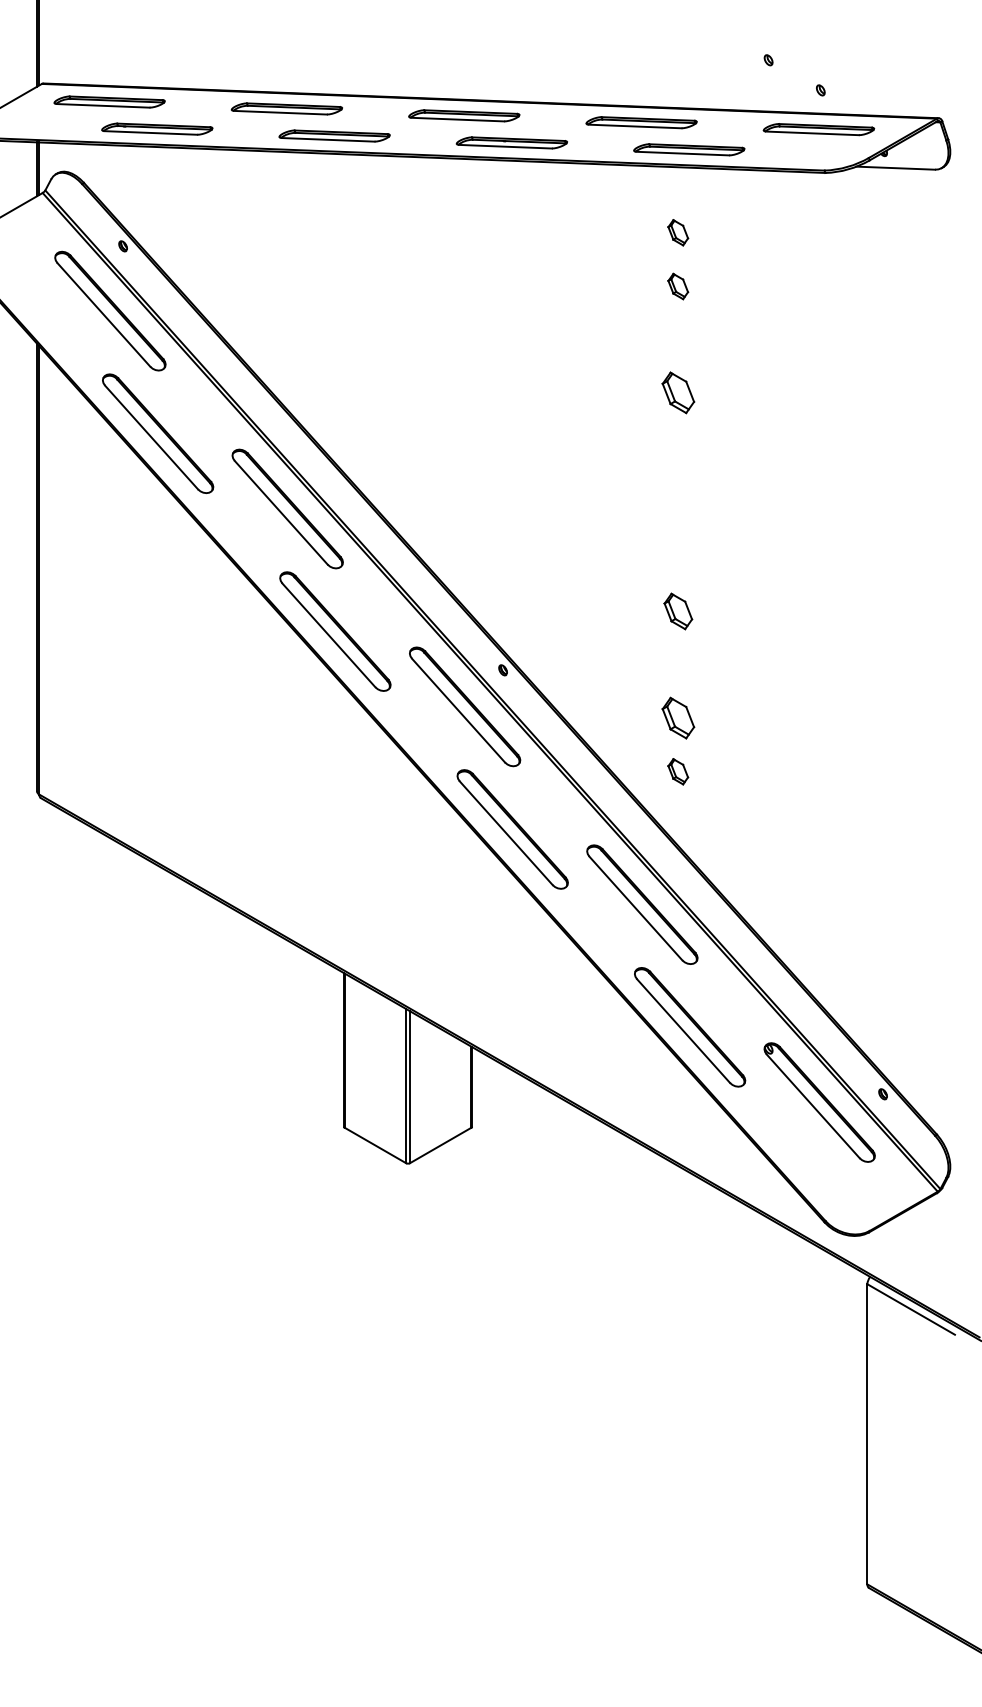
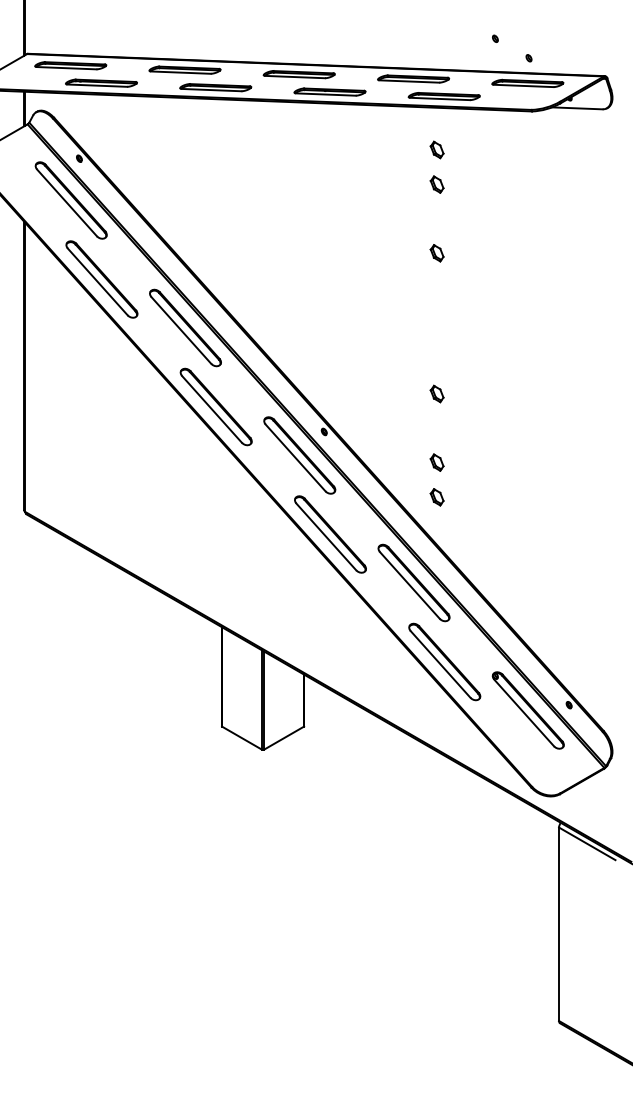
part: (677, 393) -> (436, 253), size x0.62
part: (677, 610) -> (436, 393), size x0.71
part: (677, 717) -> (436, 462), size x0.62

